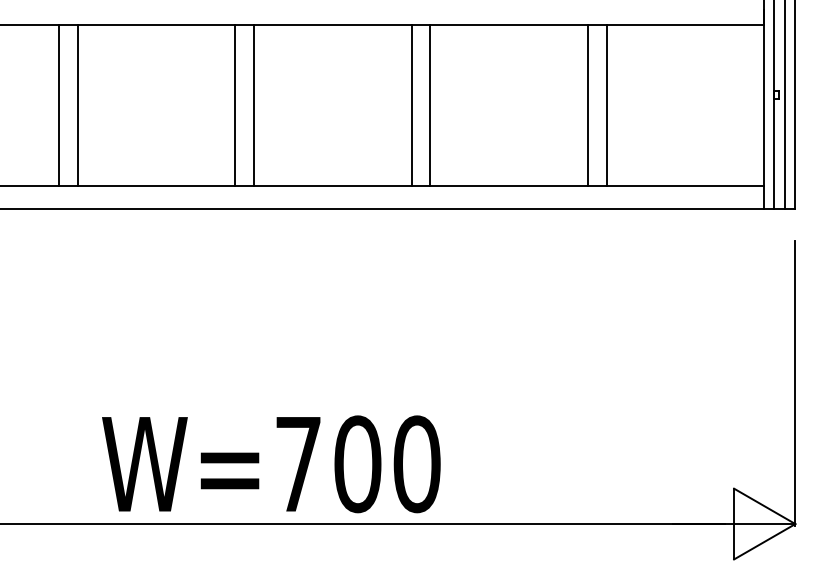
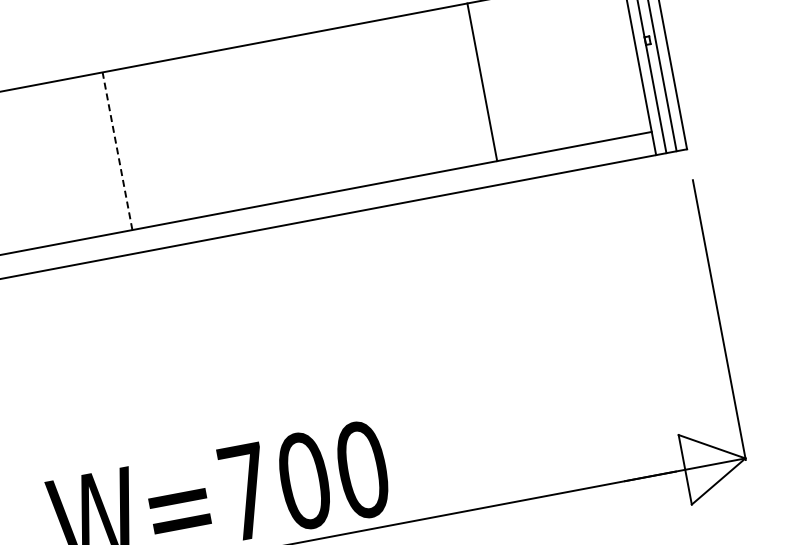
line: (235, 105) -> (117, 151), solid -> dashed
line: (254, 105) -> (136, 147), removed
line: (411, 105) -> (290, 118), removed
line: (430, 105) -> (309, 114), removed
line: (587, 105) -> (463, 85), removed

